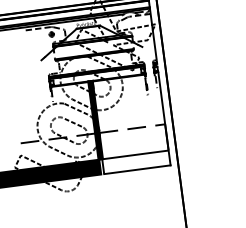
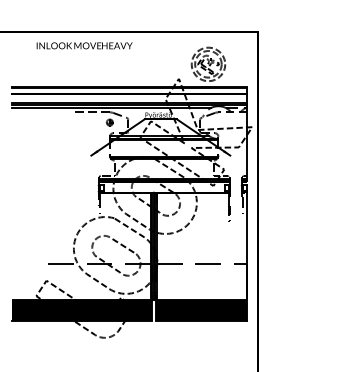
fill: (136, 162) -> (201, 310), added

